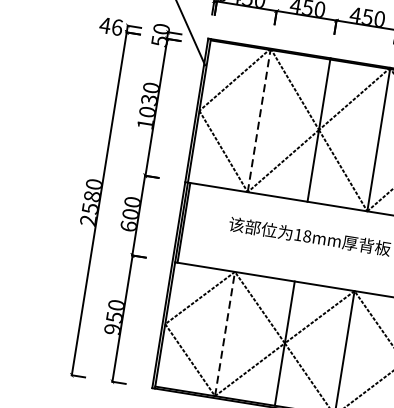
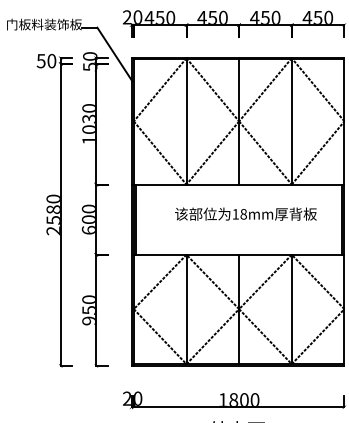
text: (111, 26) -> (46, 61), 46 -> 50
line: (259, 119) -> (186, 120), dashed -> solid
line: (225, 334) -> (186, 309), dashed -> solid

